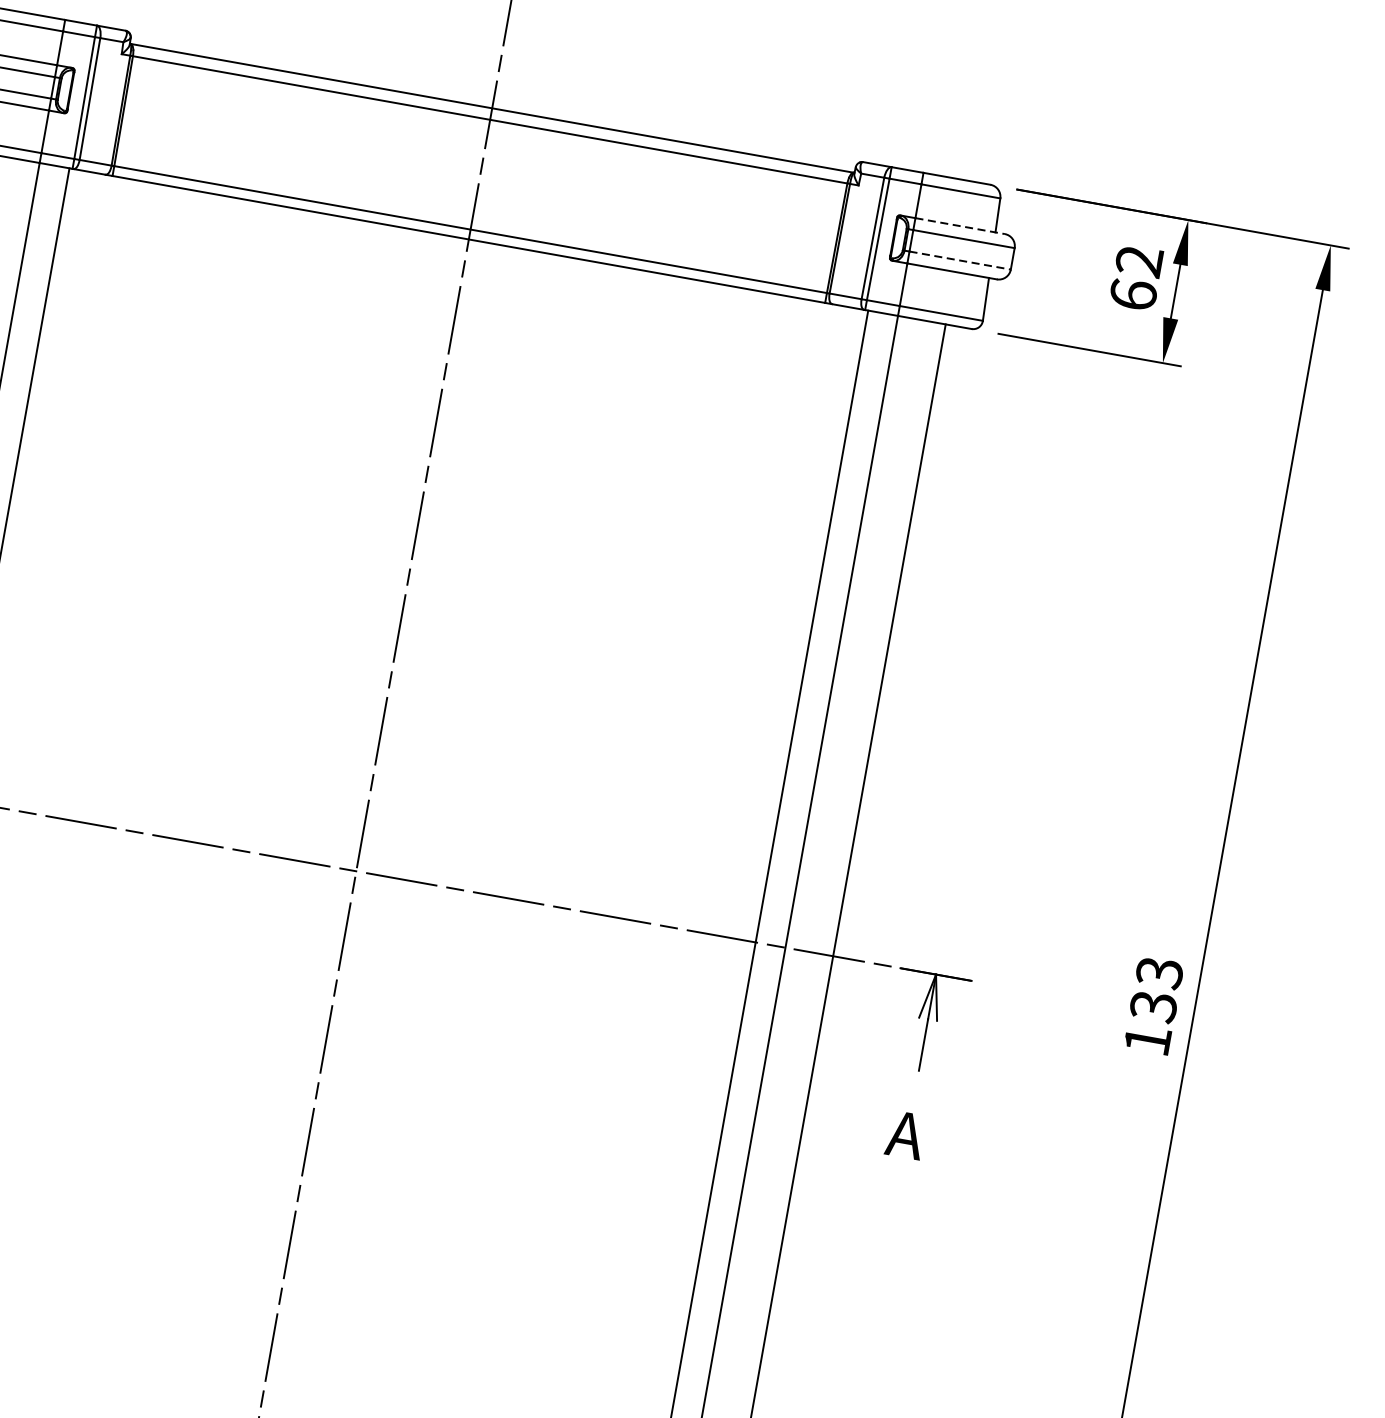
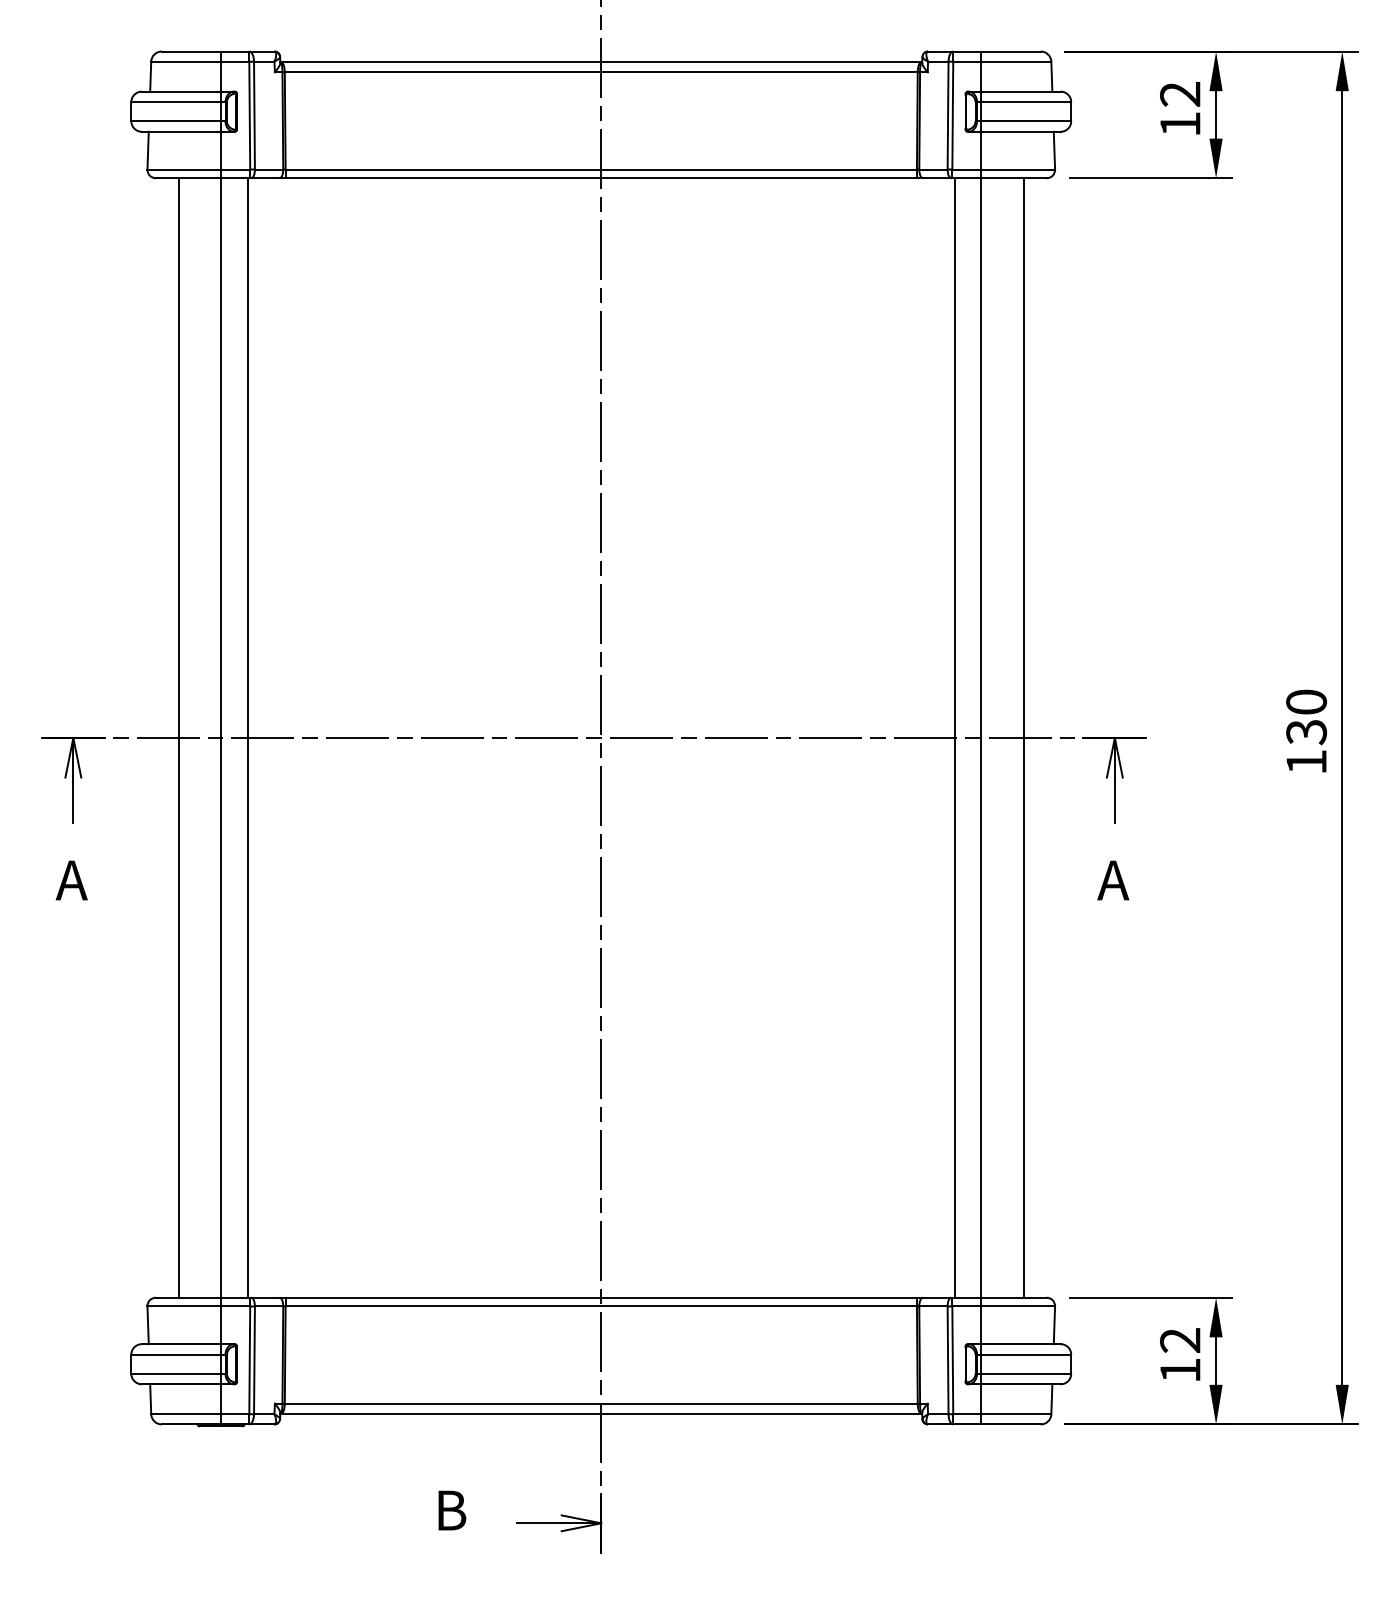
line: (960, 226) -> (1021, 91), dashed -> solid
line: (960, 260) -> (1026, 121), dashed -> solid
text: (1133, 294) -> (1180, 123), 62 -> 12
text: (1159, 973) -> (1306, 702), 133 -> 130

